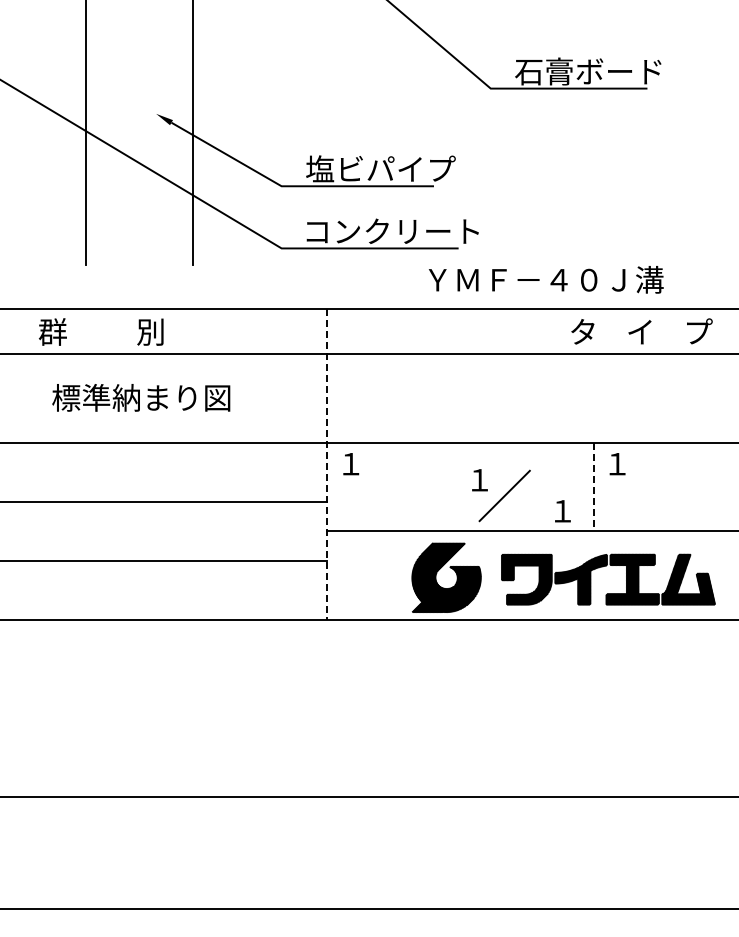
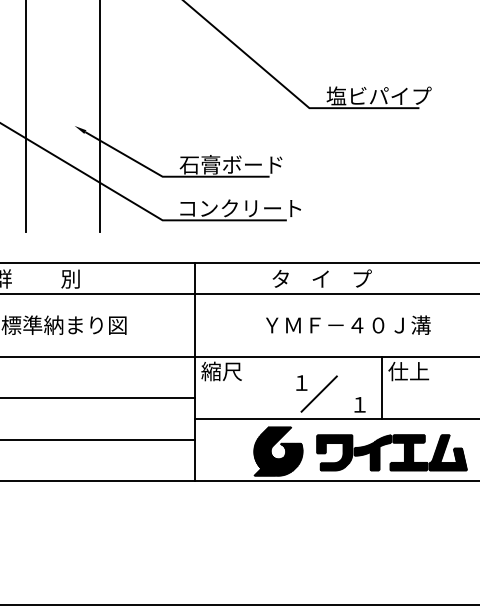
text: (589, 71) -> (378, 96), 石膏ボード -> 塩ビパイプ
text: (380, 169) -> (232, 164), 塩ビパイプ -> 石膏ボード
text: (546, 279) -> (348, 324), moved
text: (641, 331) -> (321, 278), moved
text: (365, 463) -> (221, 371), １ -> 縮尺
text: (632, 463) -> (408, 371), １ -> 仕上
line: (327, 465) -> (194, 372), dashed -> solid
line: (593, 487) -> (381, 388), dashed -> solid

